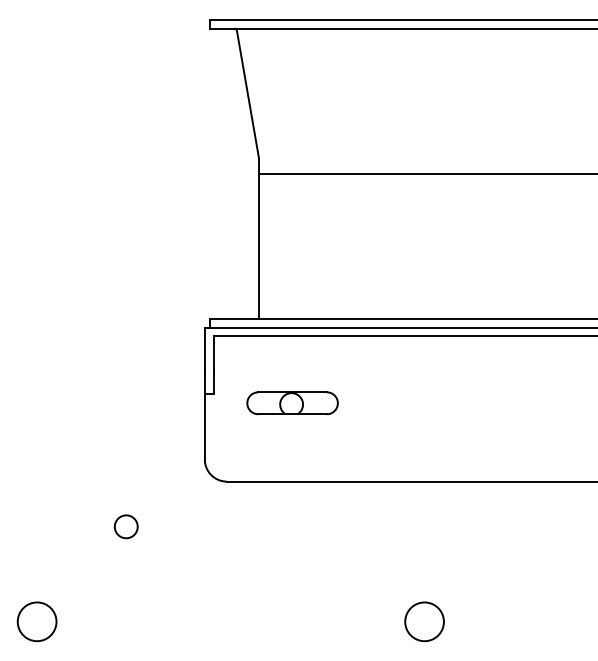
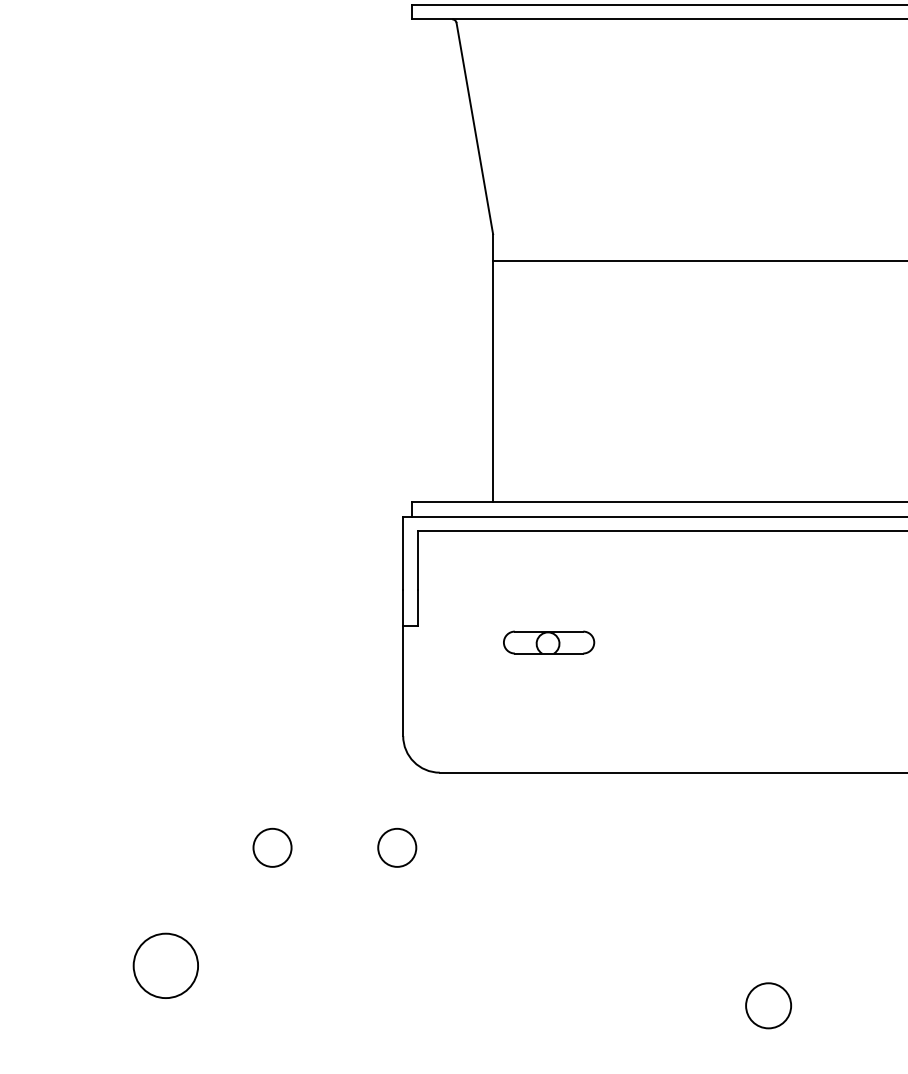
part: (292, 403) -> (548, 642), size x0.6
circle: (200, 526) -> (395, 847), added
circle: (36, 621) -> (164, 965), moved
circle: (424, 621) -> (768, 1005), size x0.7

